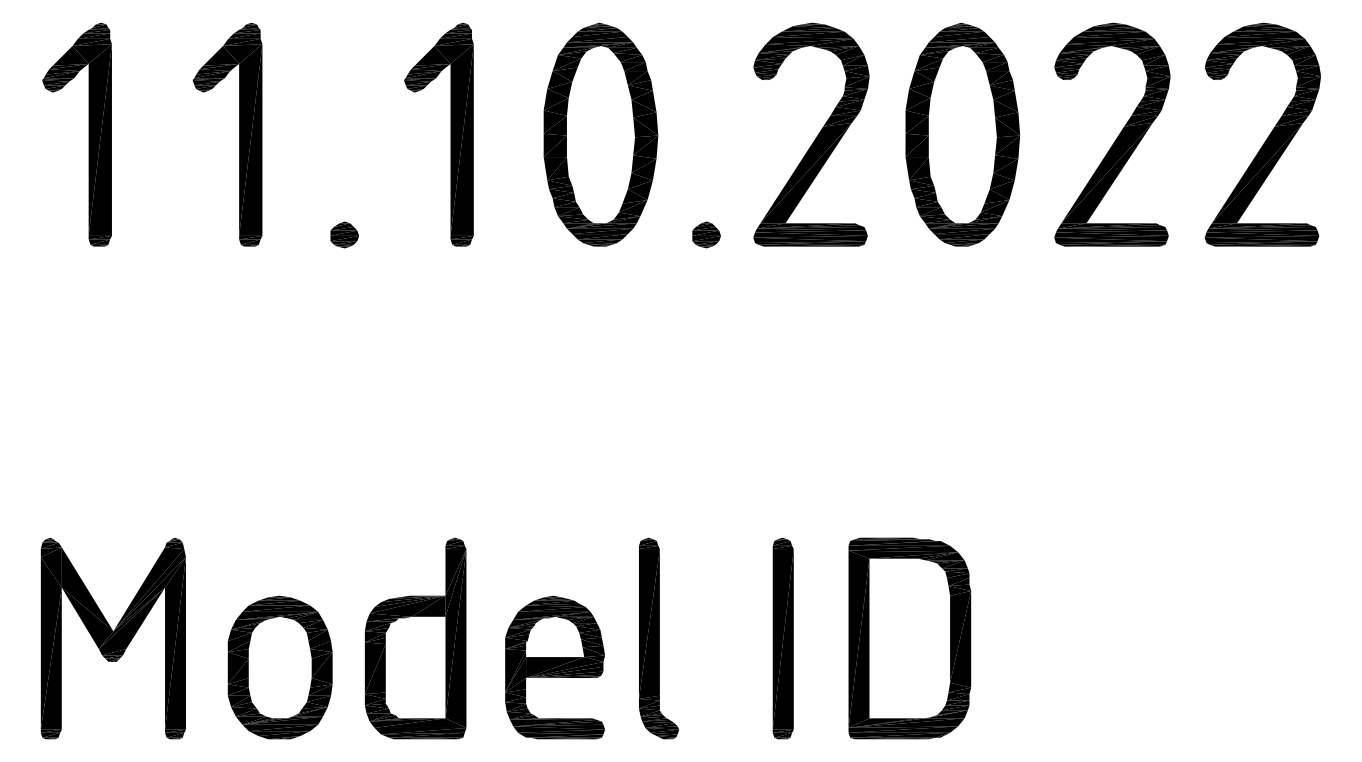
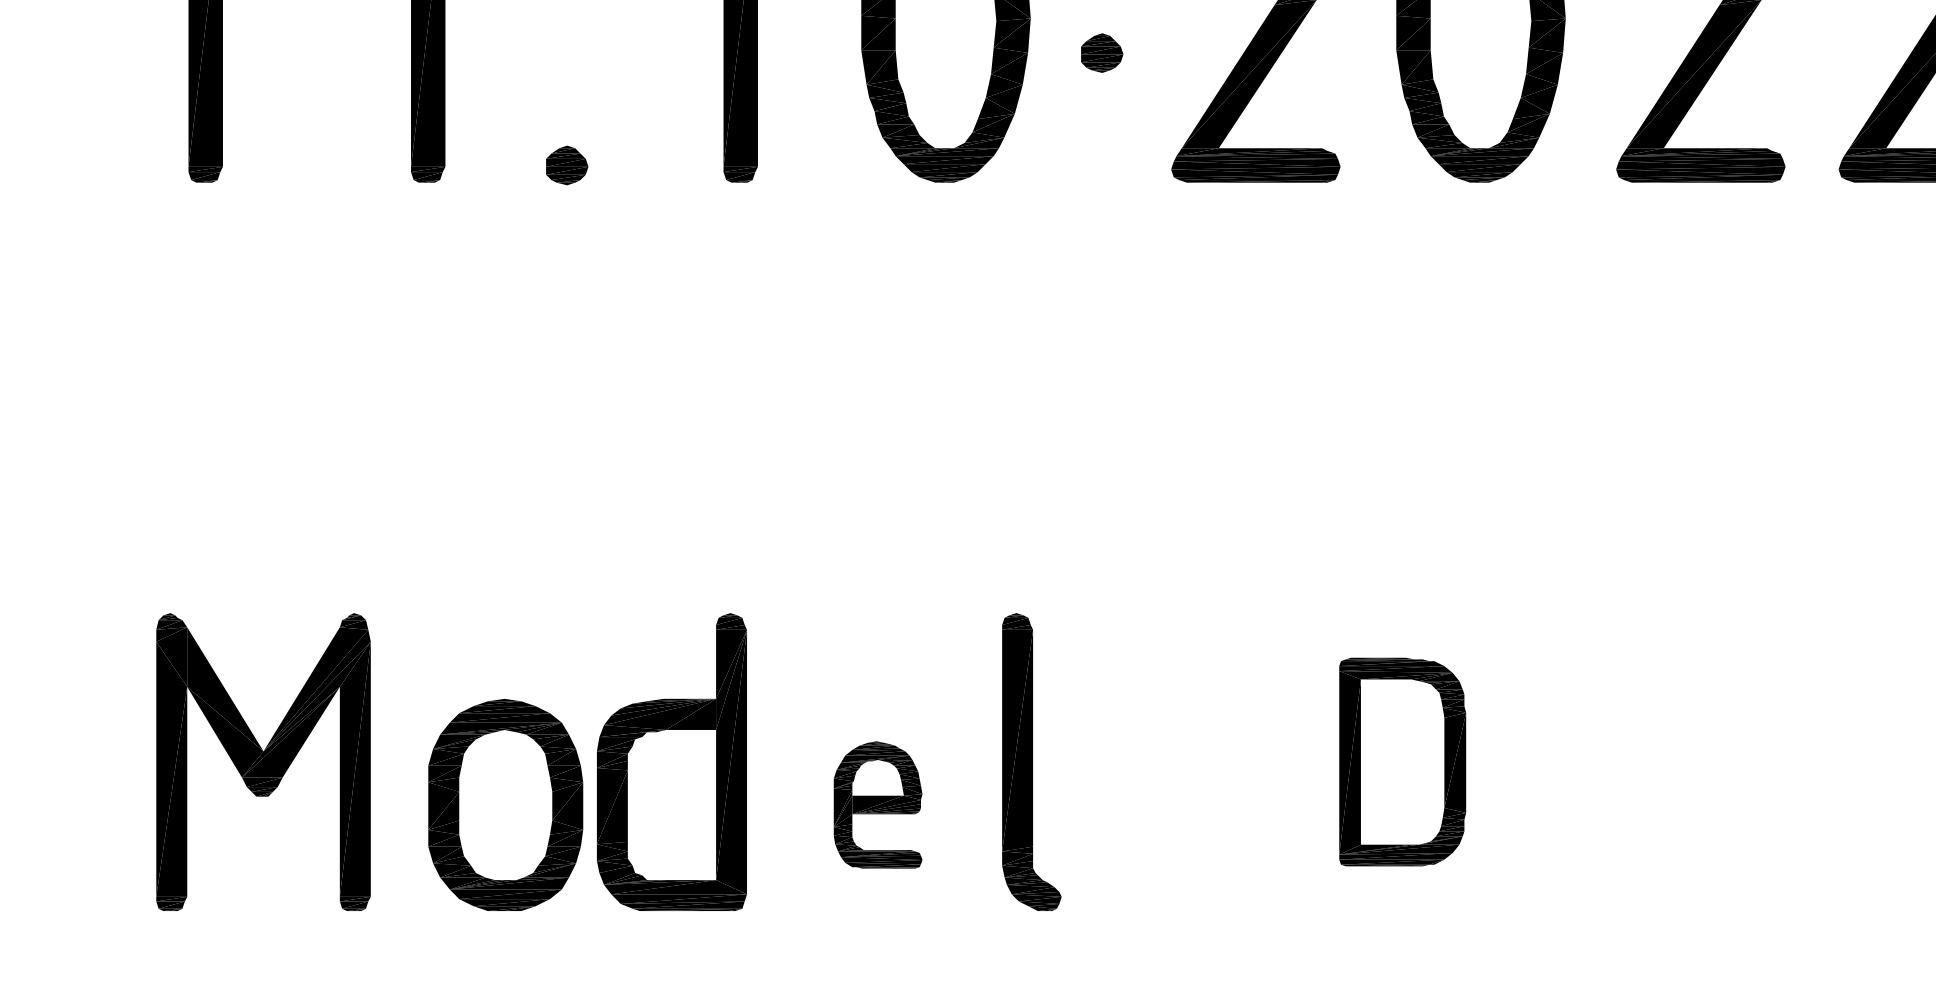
part: (706, 234) -> (1101, 52), moved
part: (112, 638) -> (262, 762), moved
part: (782, 638) -> (1214, 762), removed
part: (909, 638) -> (1402, 762), size x0.7
part: (279, 667) -> (504, 804), moved
part: (554, 667) -> (877, 804), size x0.6

